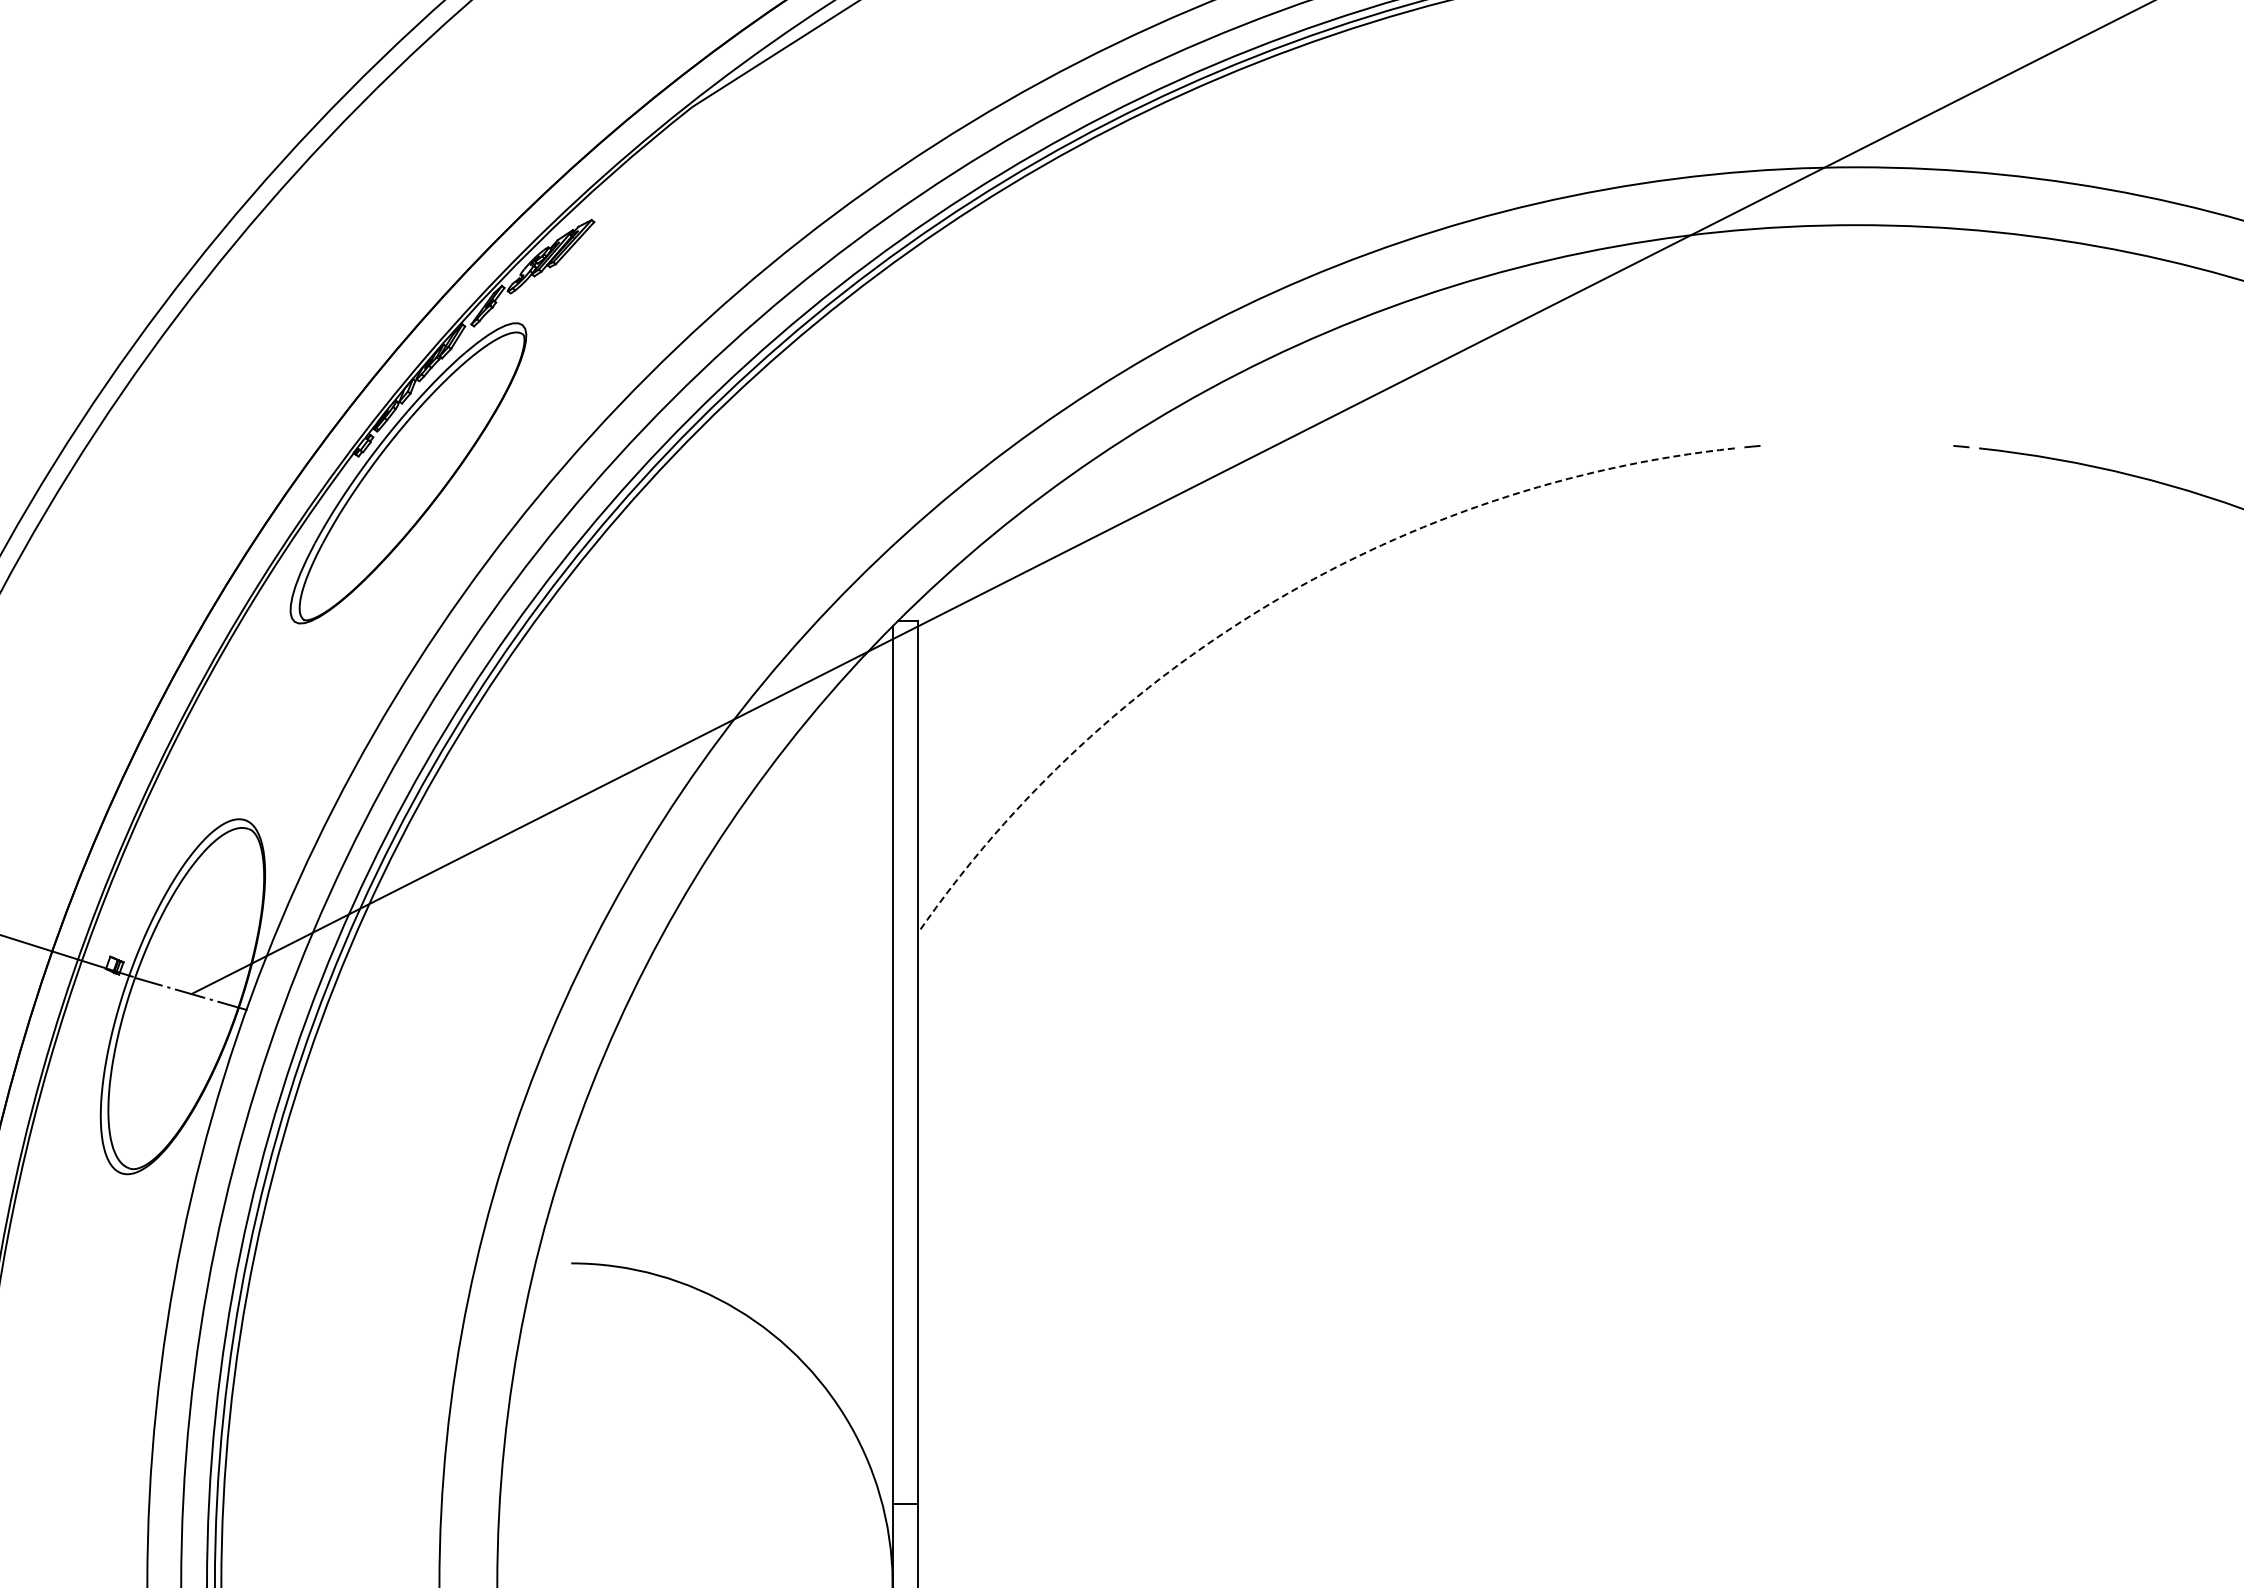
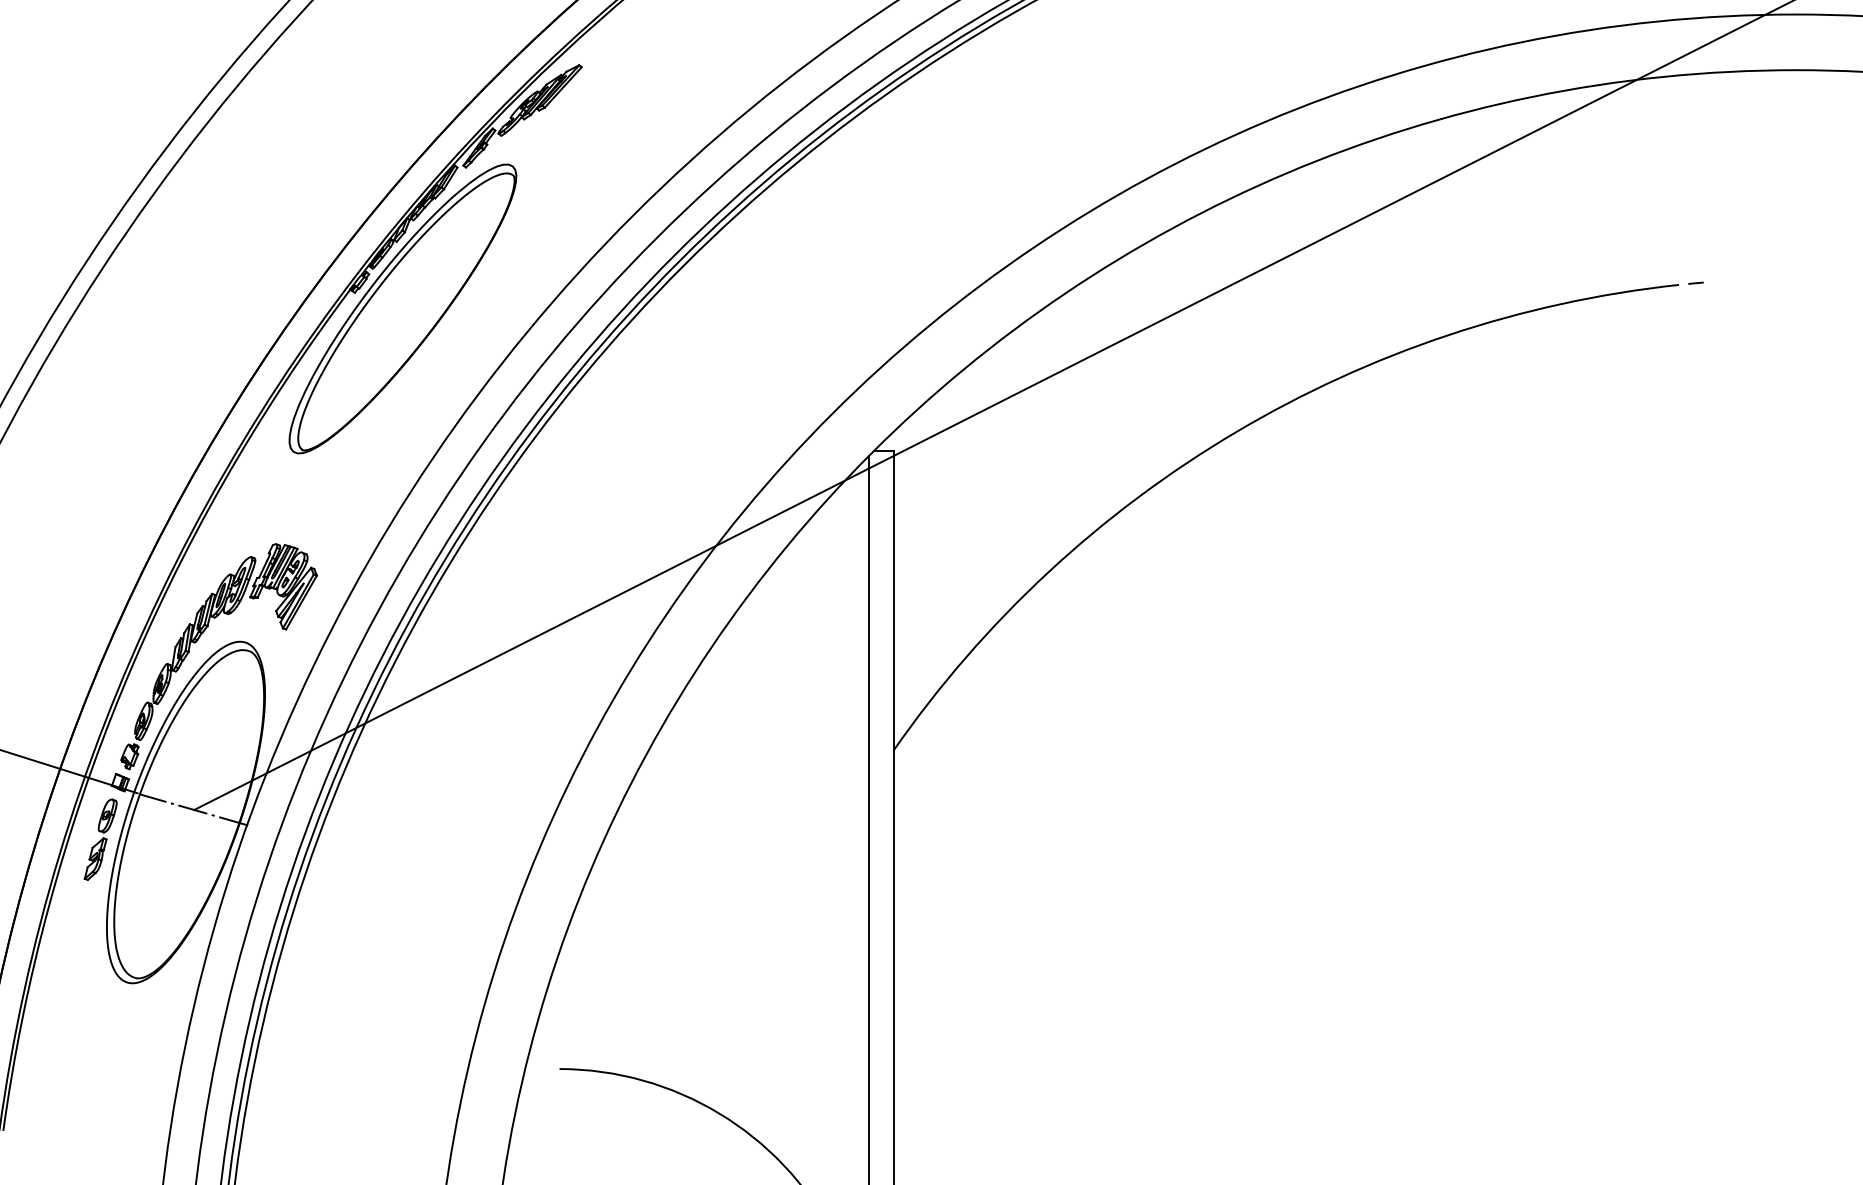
arc: (1273, 601) -> (1235, 432), dashed -> solid
part: (195, 818) -> (198, 641), added
part: (93, 1024) -> (99, 839), added

